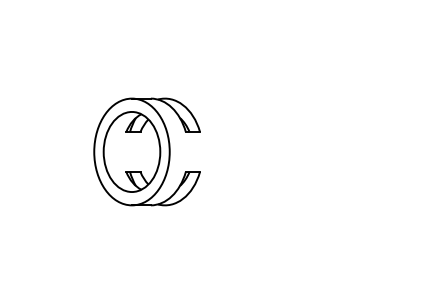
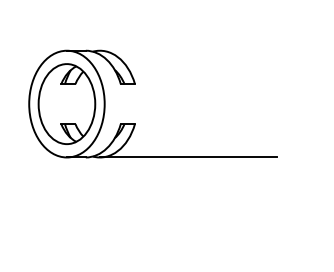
line: (253, 205) -> (188, 157), added

